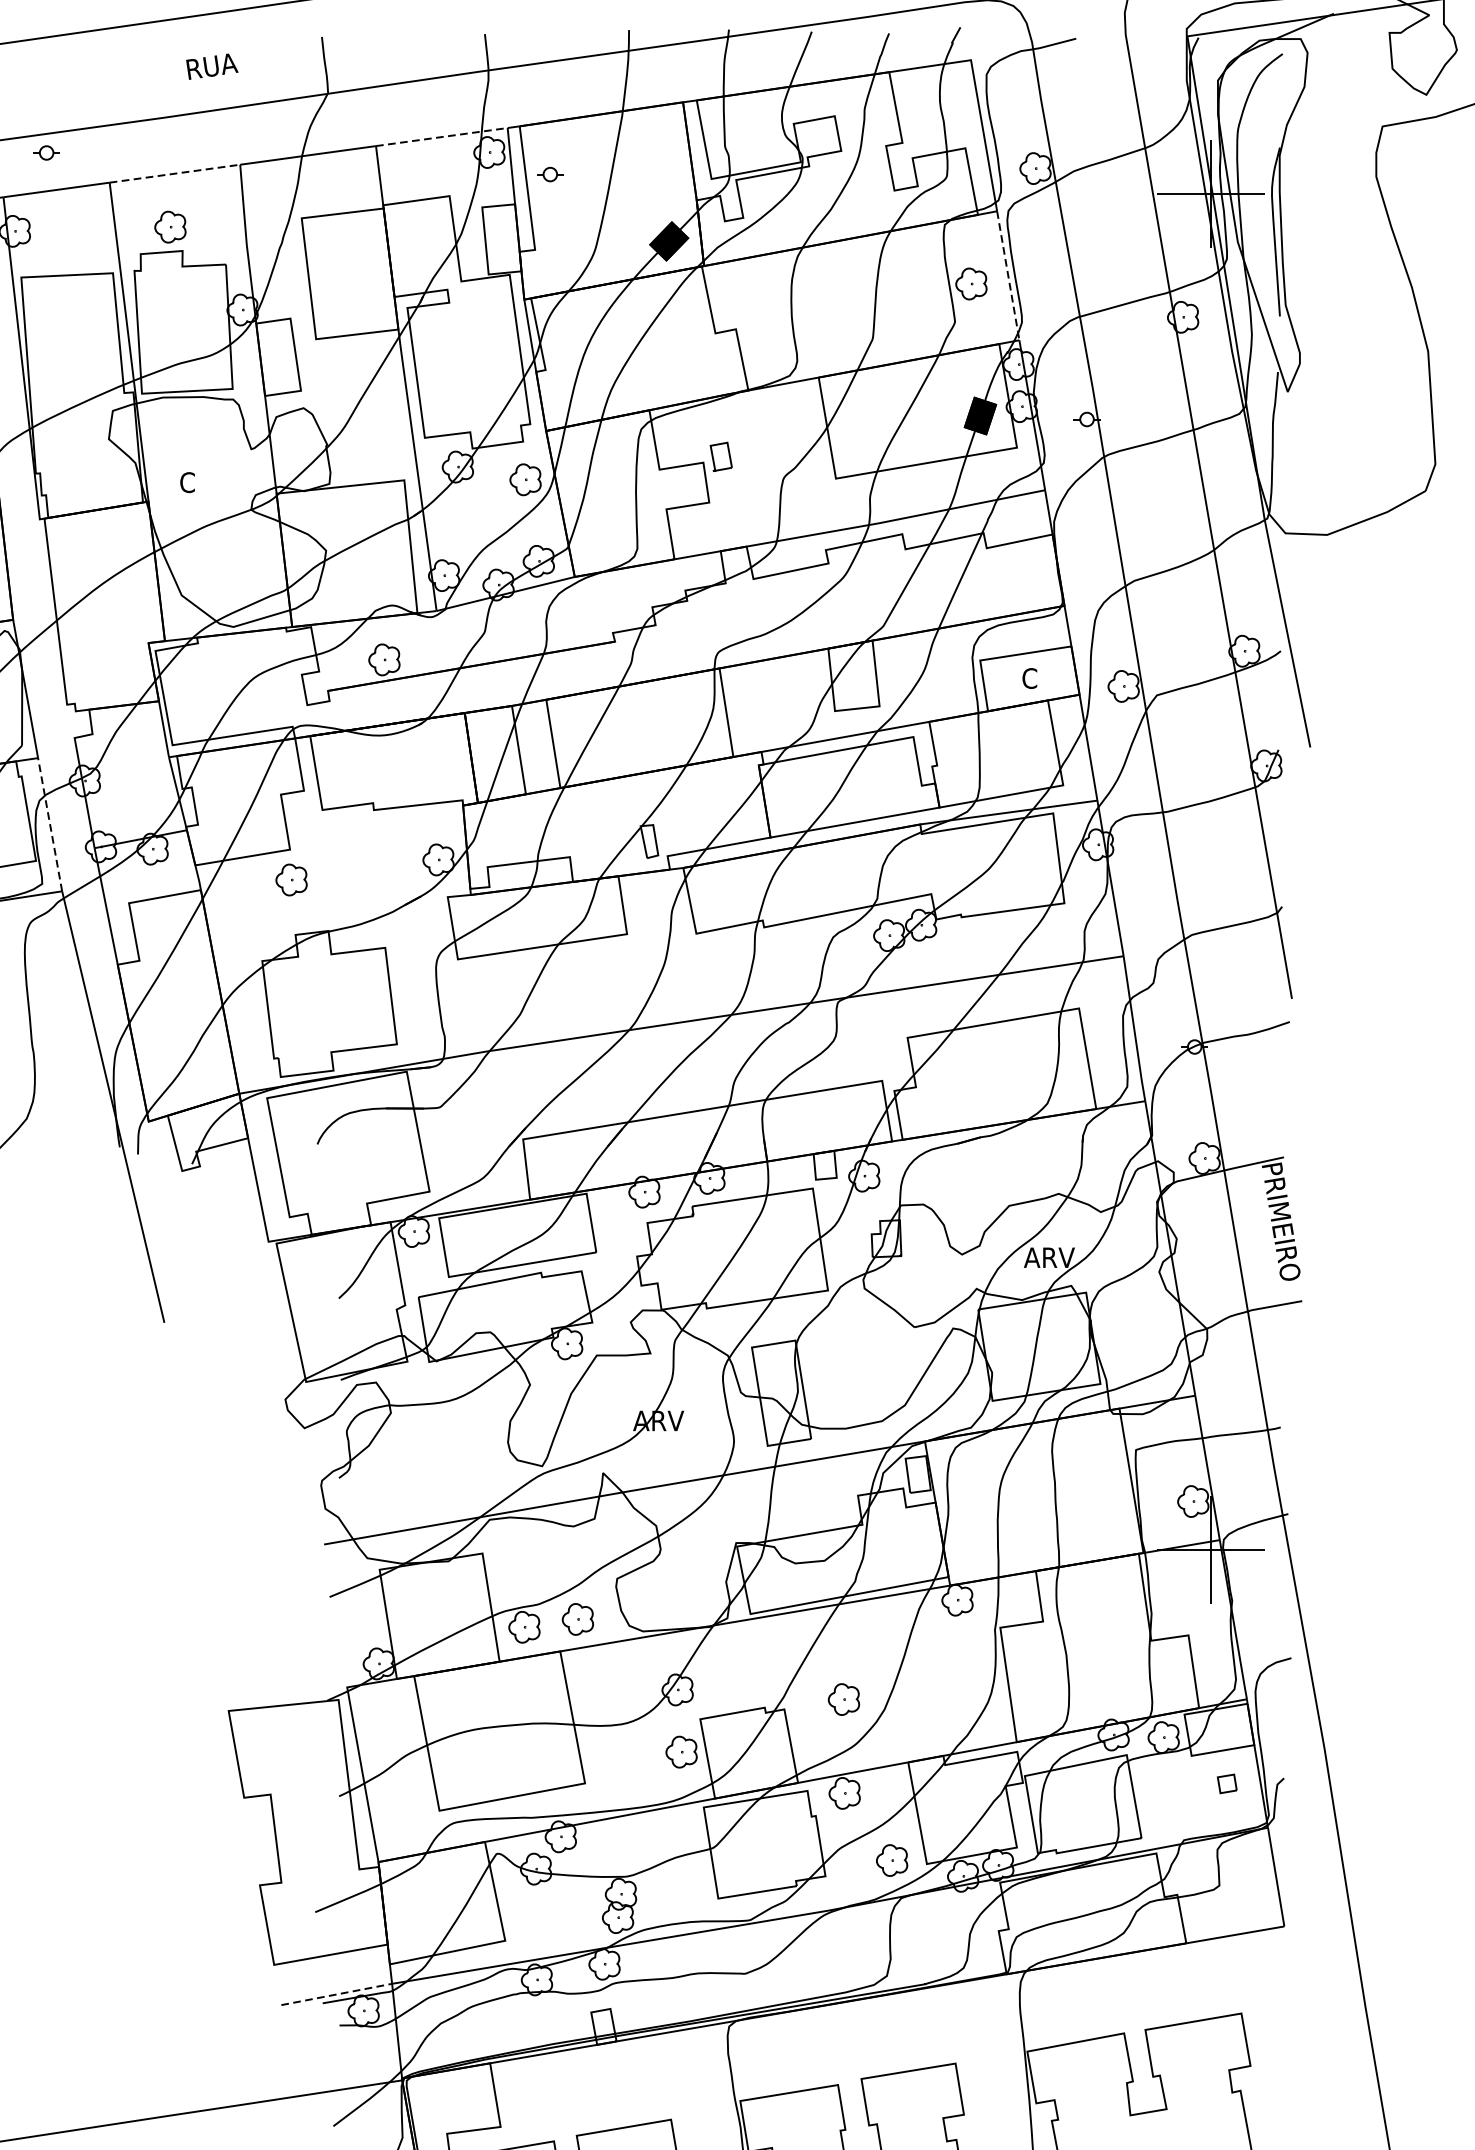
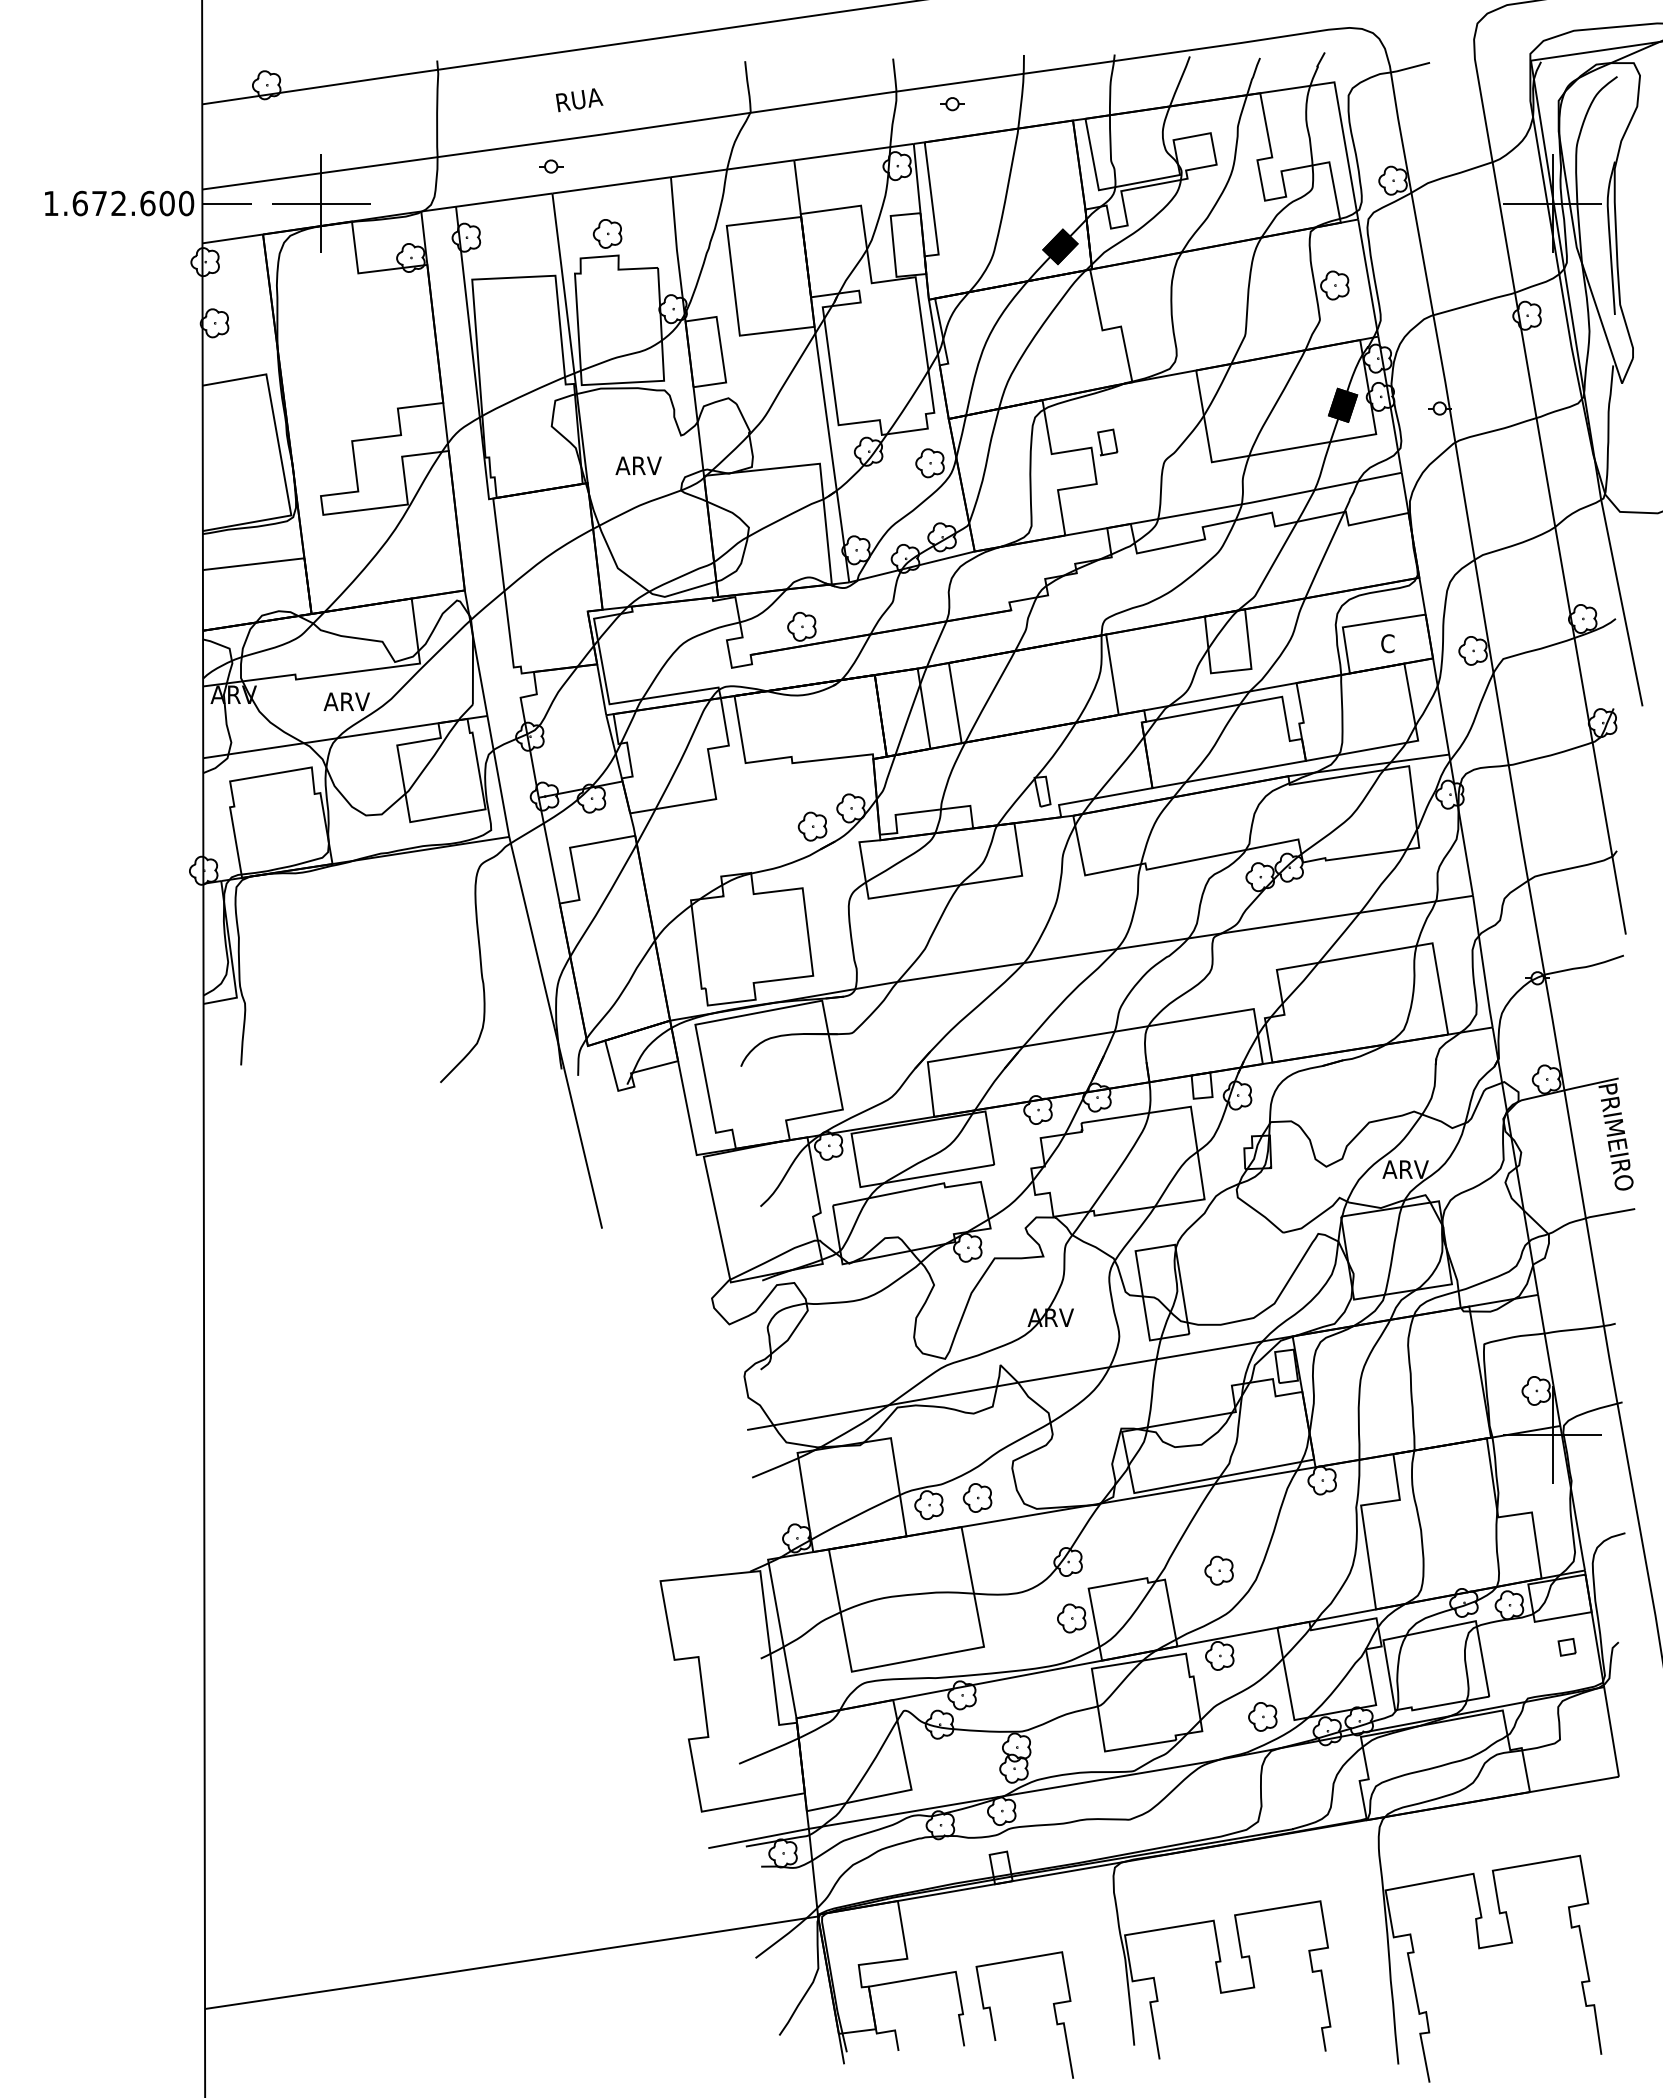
text: (212, 67) -> (579, 100), moved
line: (442, 137) -> (854, 152), dashed -> solid
part: (46, 152) -> (551, 166), moved
line: (174, 173) -> (611, 185), dashed -> solid
part: (550, 174) -> (952, 104), moved
line: (1008, 276) -> (1368, 278), dashed -> solid
text: (204, 482) -> (638, 465), C -> ARV
line: (50, 823) -> (498, 775), dashed -> solid
part: (291, 879) -> (812, 826), moved
line: (337, 1994) -> (759, 1838), dashed -> solid

